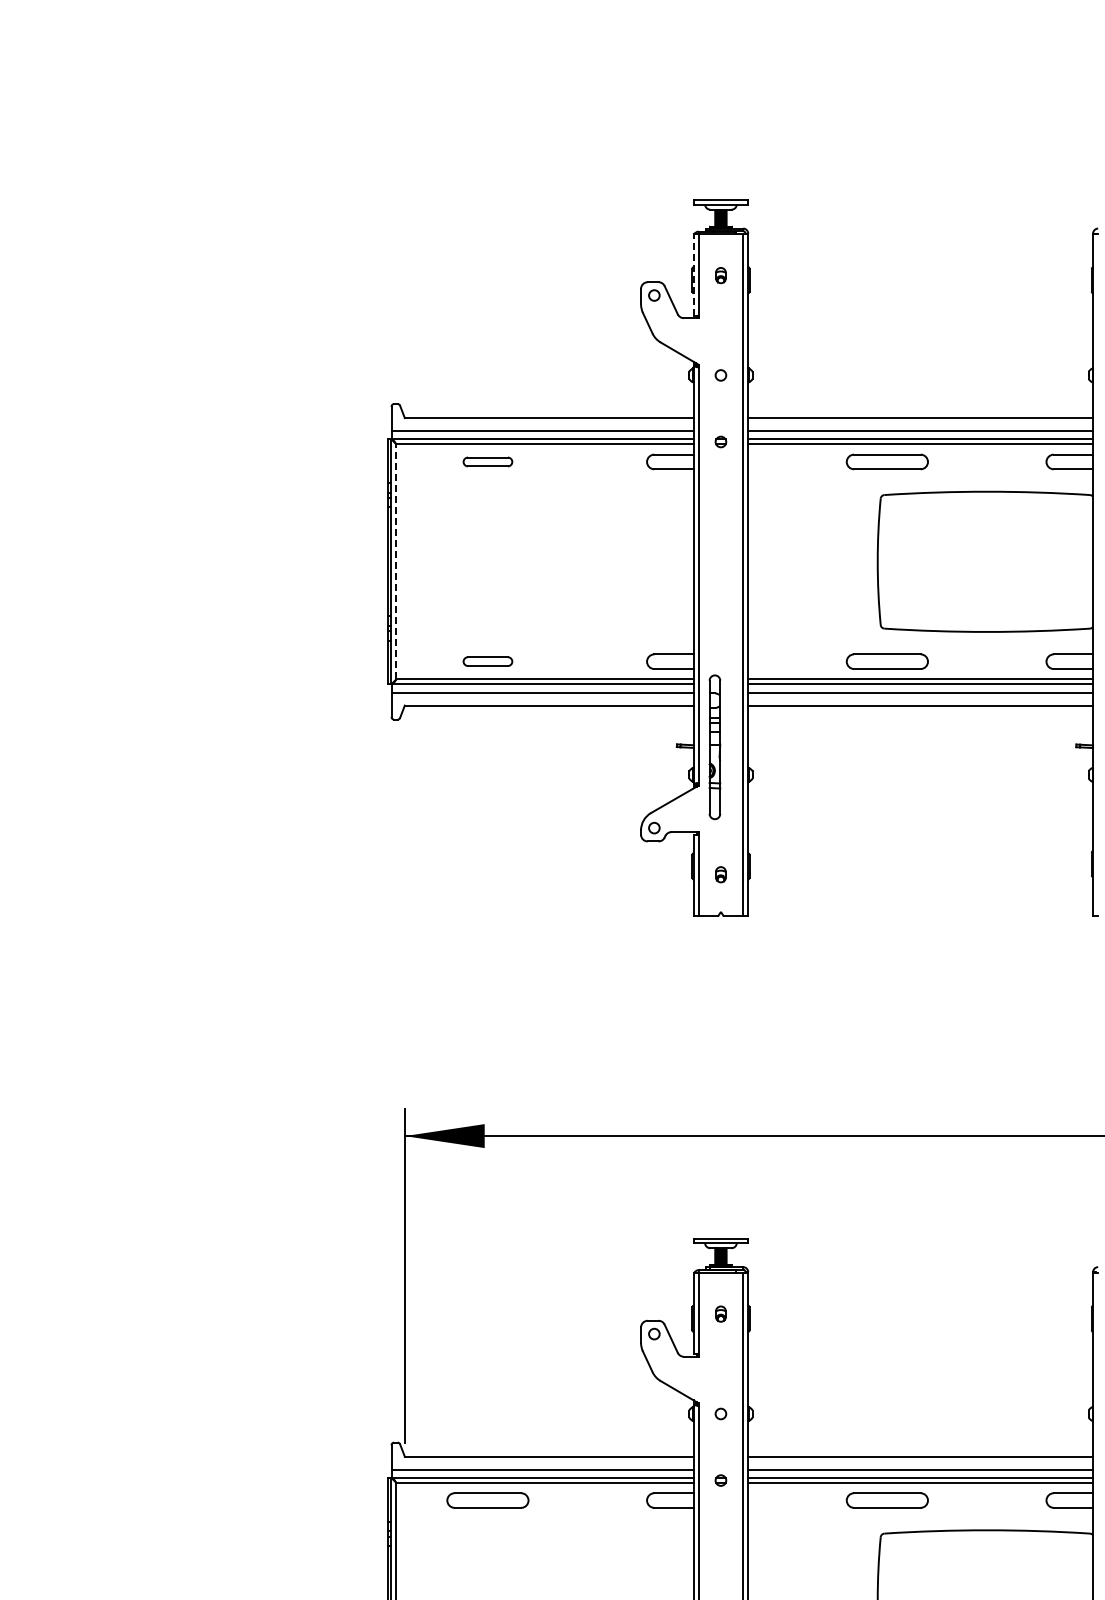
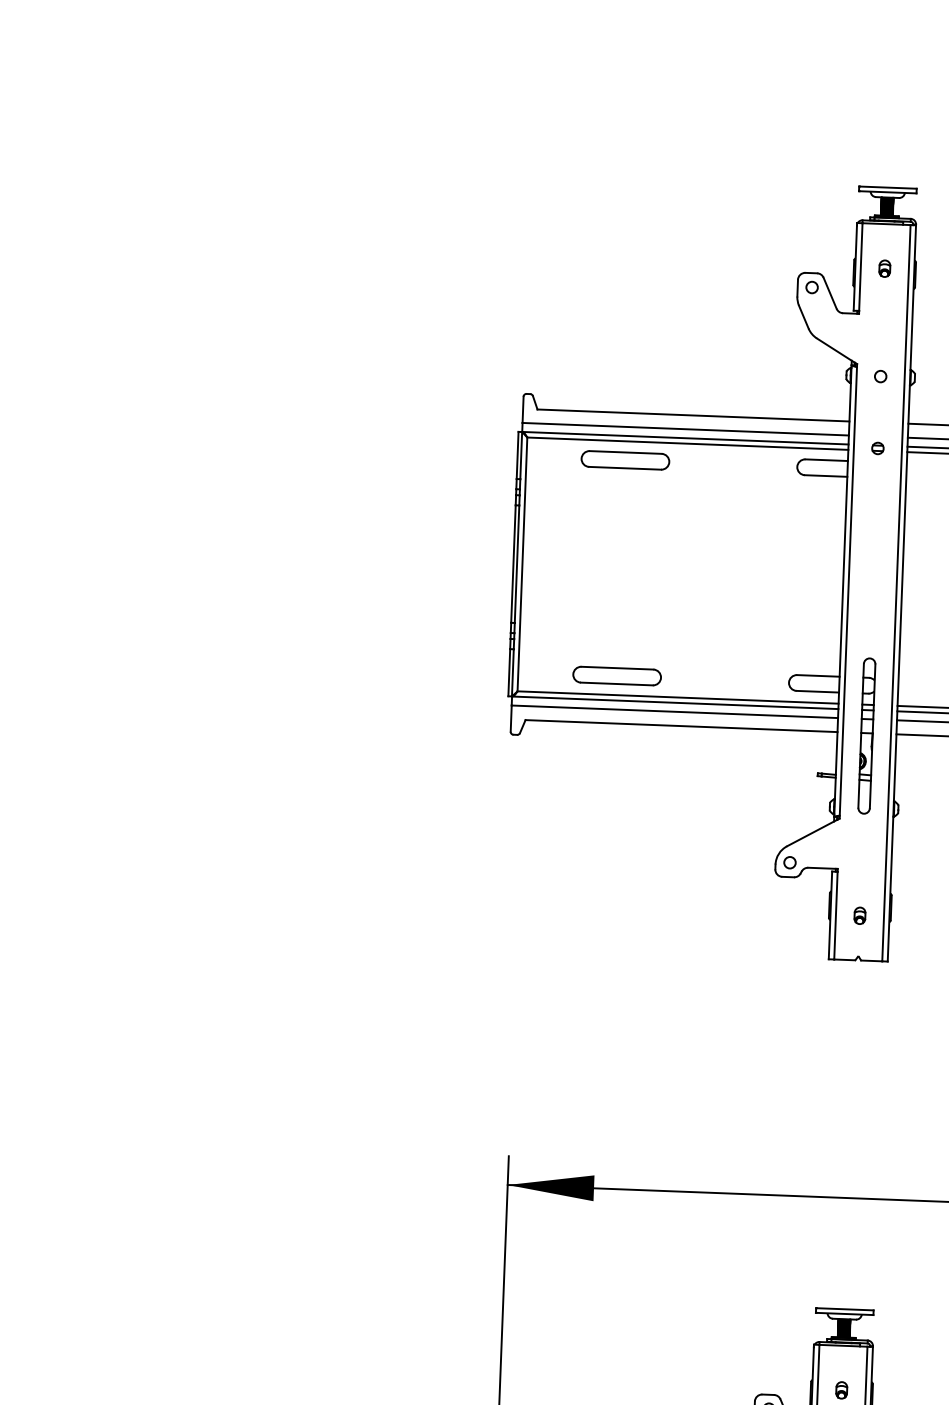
line: (693, 275) -> (855, 267), dashed -> solid
part: (487, 461) -> (625, 459), size x1.67
line: (396, 561) -> (522, 564), dashed -> solid
part: (487, 661) -> (616, 675), size x1.67
part: (714, 747) -> (866, 736), moved

